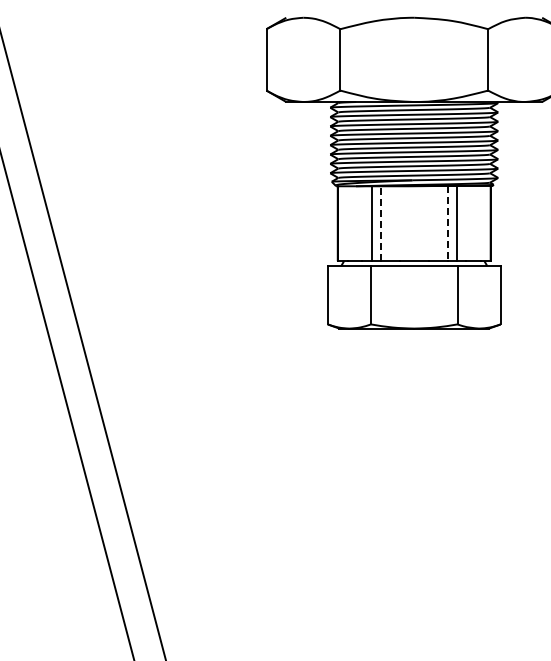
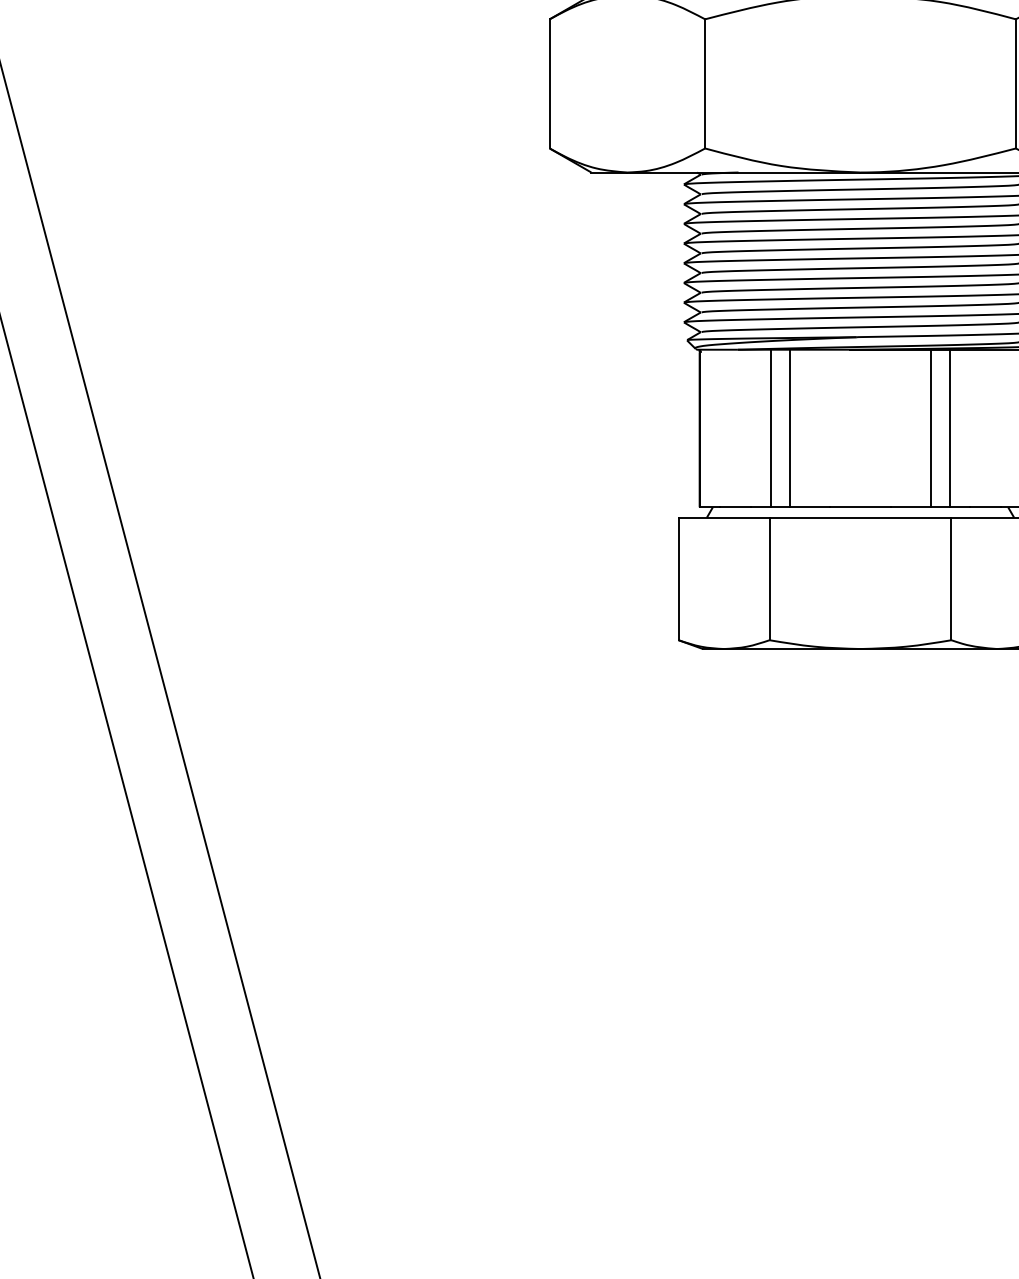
line: (380, 223) -> (789, 427), dashed -> solid
line: (447, 224) -> (930, 430), dashed -> solid

